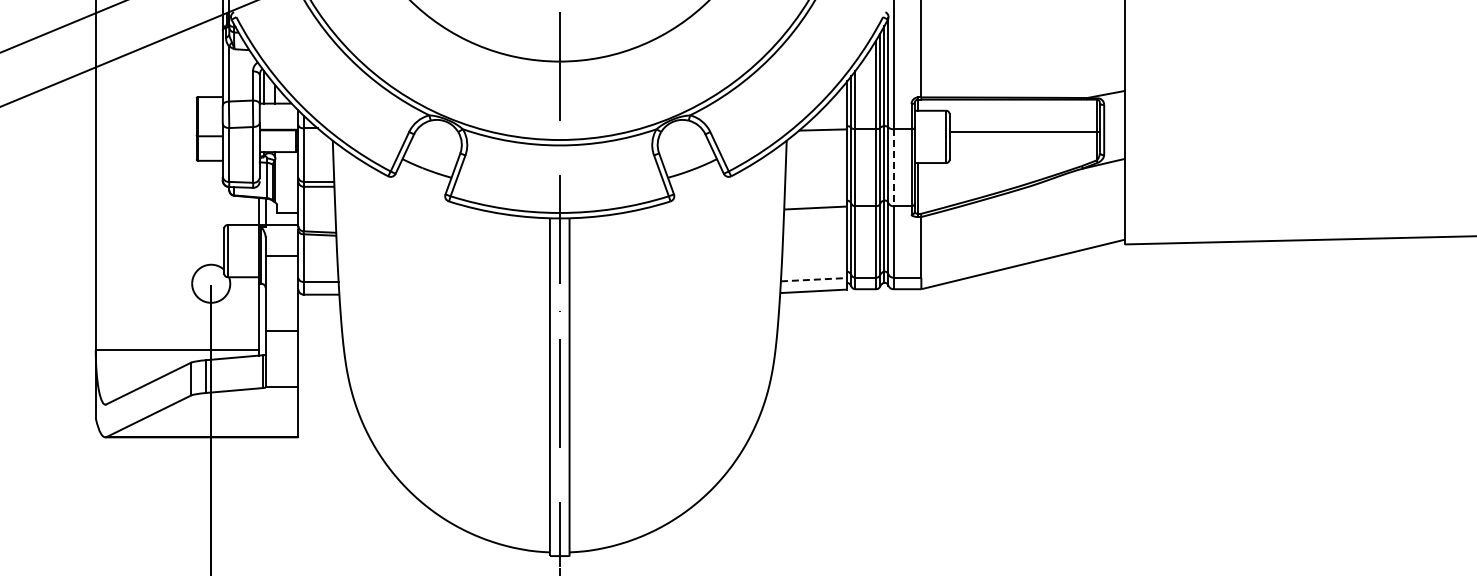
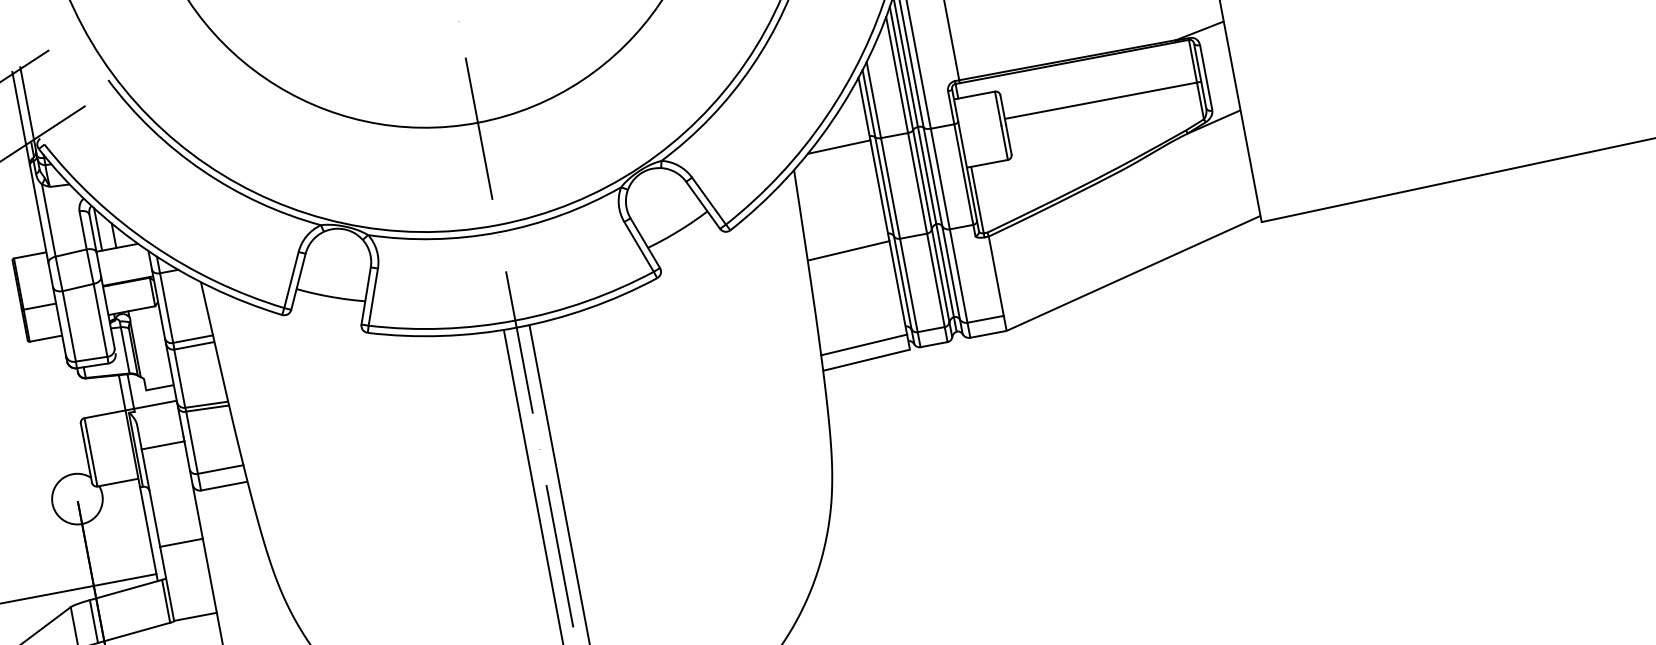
line: (893, 167) -> (940, 178), dashed -> solid
line: (814, 279) -> (864, 344), dashed -> solid

